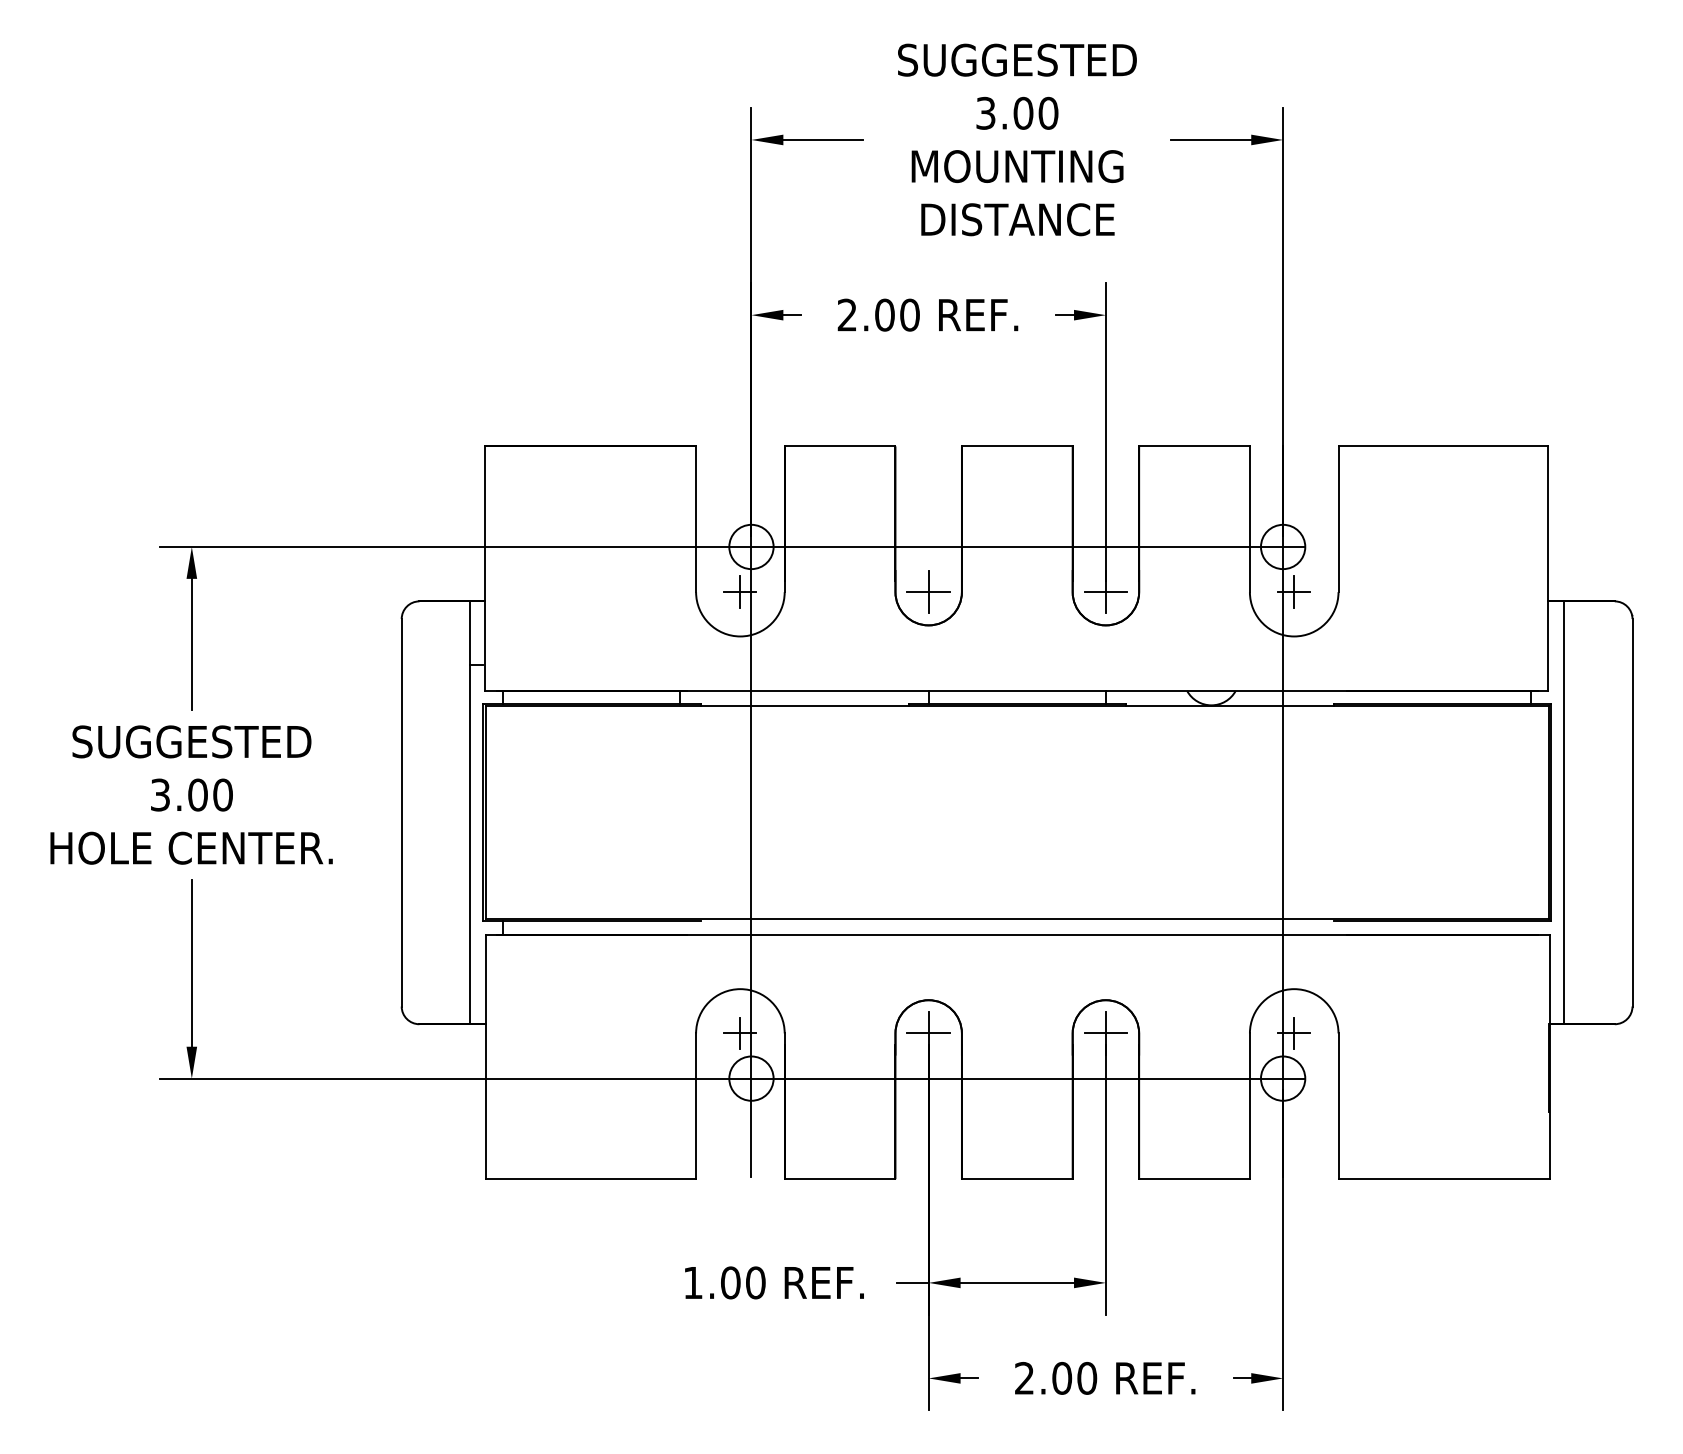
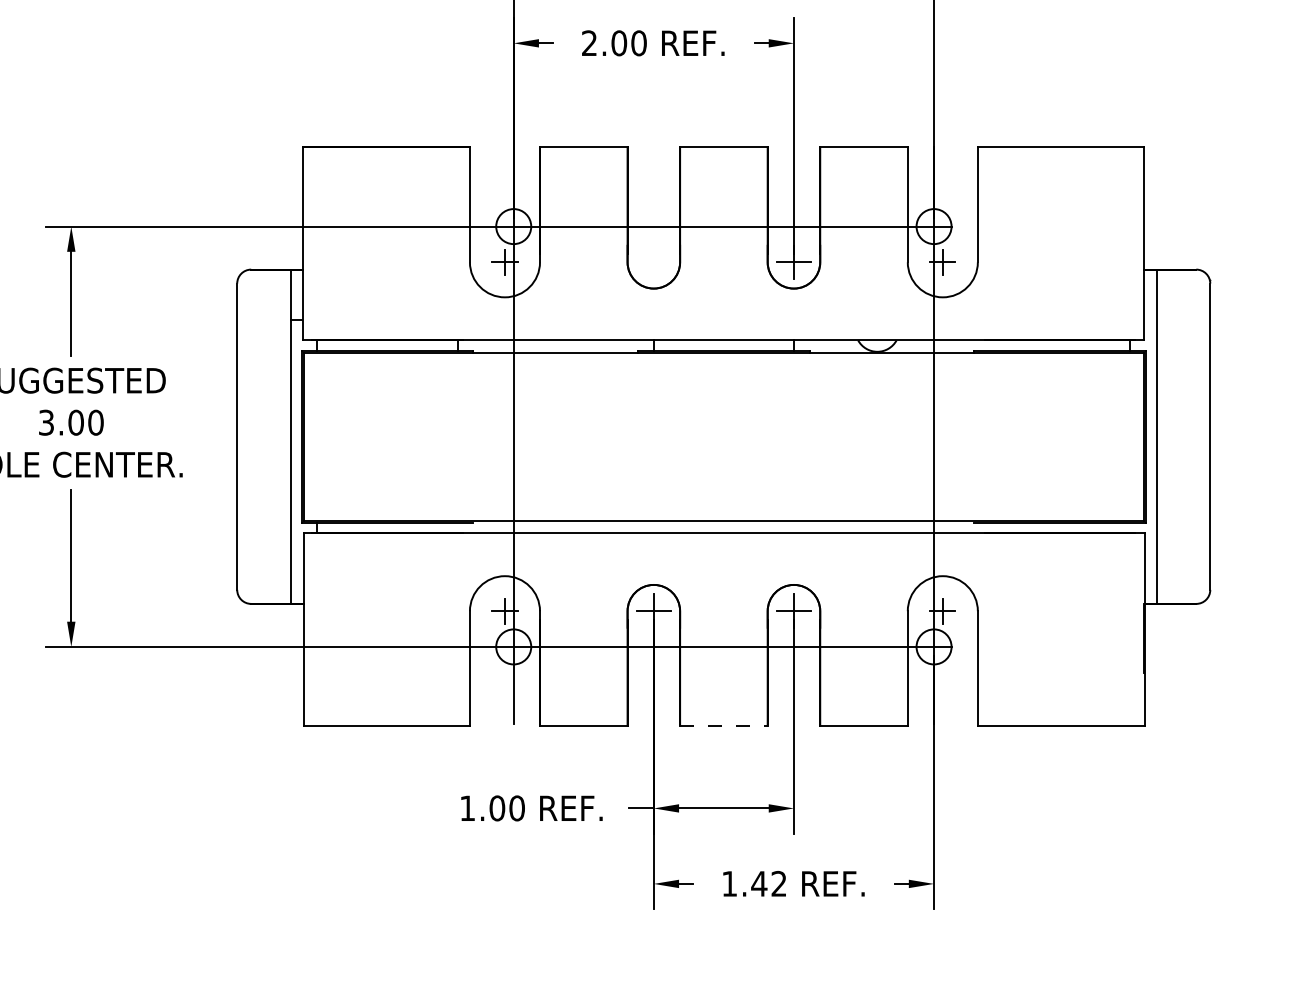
part: (928, 591) -> (653, 261), removed
line: (1017, 1179) -> (724, 726), solid -> dashed
text: (1056, 1378) -> (754, 884), 2.00 -> 1.42

